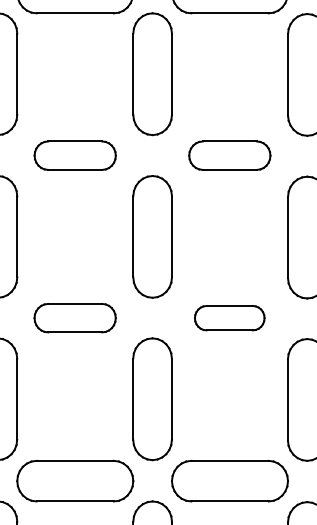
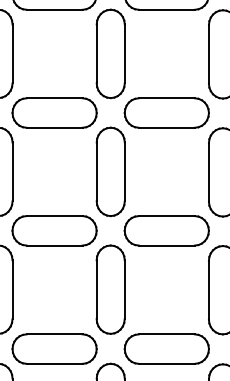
part: (75, 154) -> (54, 112), size x1.43
part: (229, 154) -> (166, 112), size x1.43
part: (75, 317) -> (54, 230), size x1.43
part: (229, 317) -> (166, 230), size x1.67

